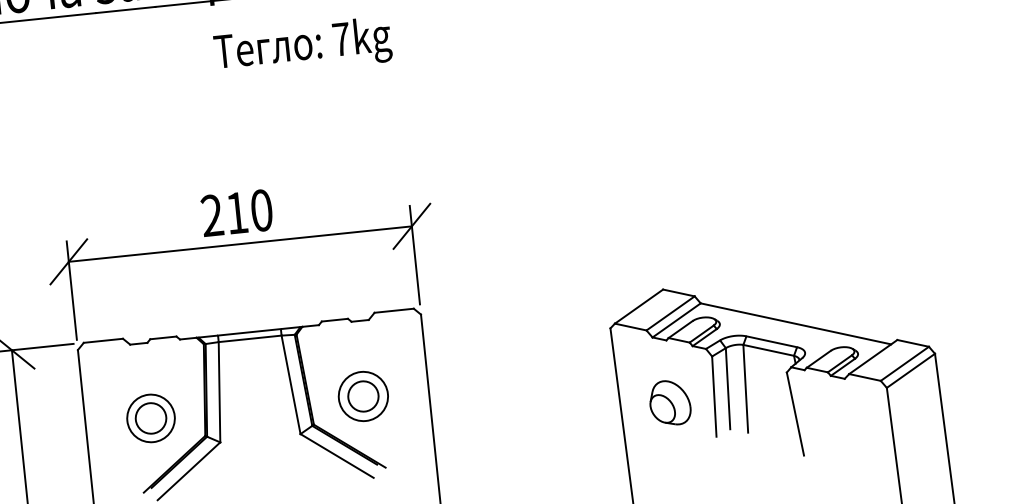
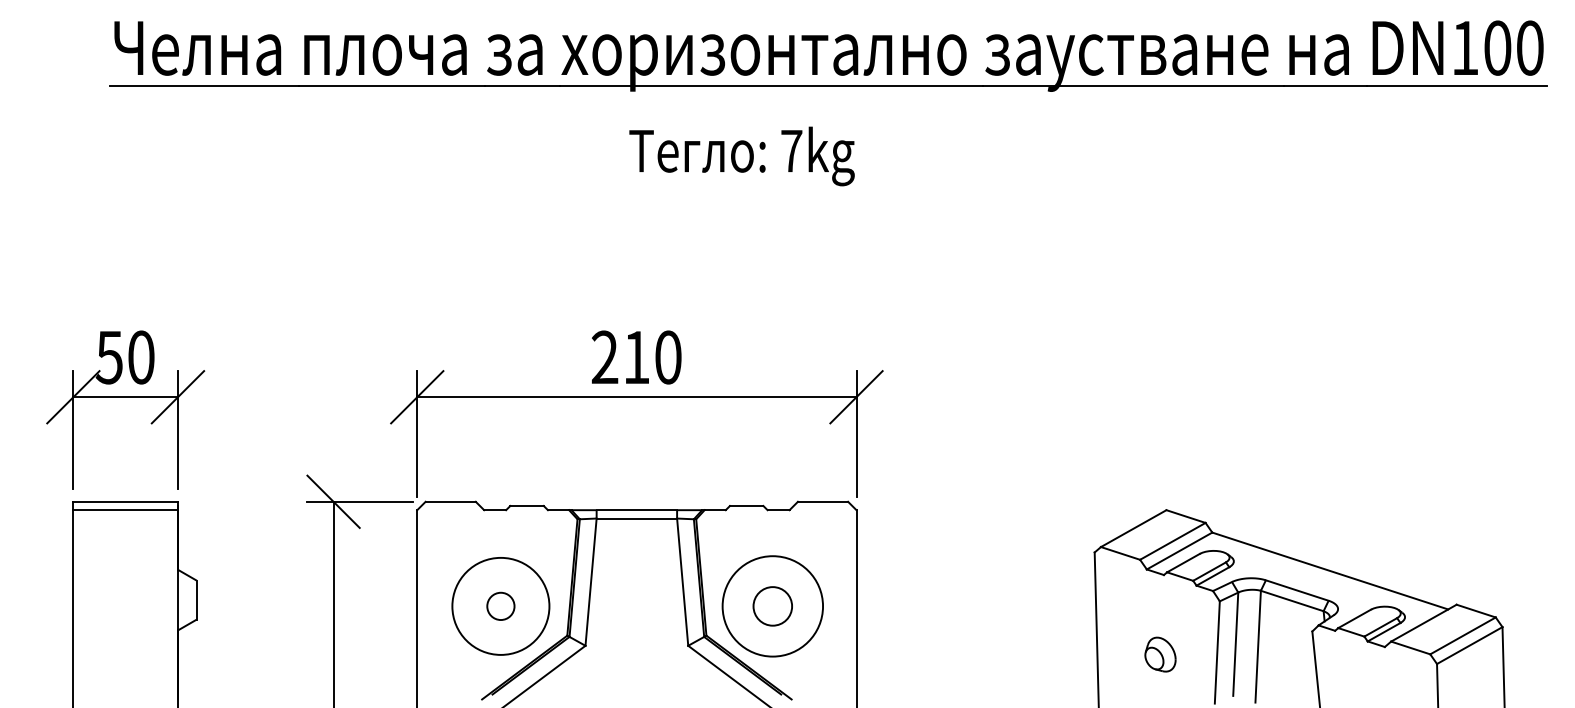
circle: (363, 396) -> (772, 606), size x1.6
part: (670, 402) -> (1160, 654), size x0.6
circle: (150, 417) -> (500, 605), size x0.7
circle: (150, 418) -> (500, 606), size x1.6

